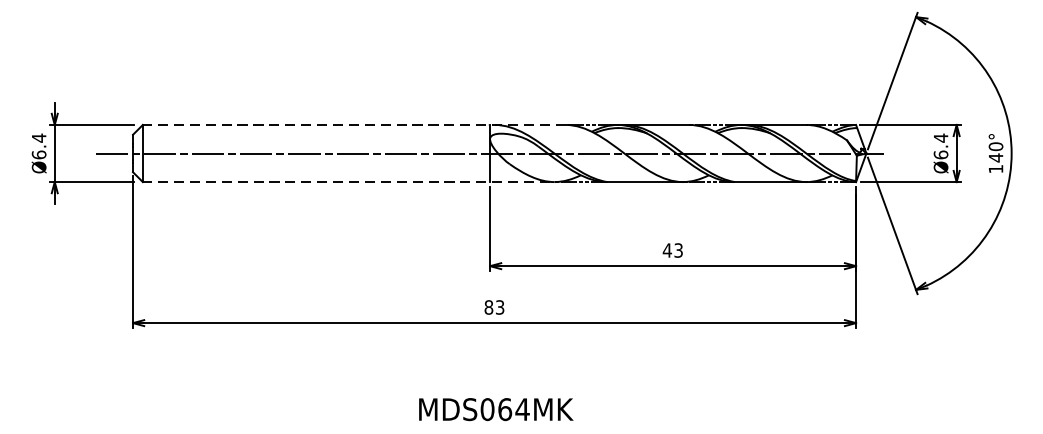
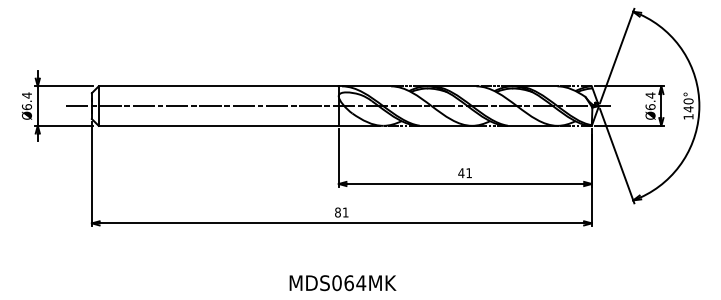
line: (353, 125) -> (244, 86), dashed -> solid
line: (346, 181) -> (239, 125), dashed -> solid
text: (677, 250) -> (468, 173), 43 -> 41
text: (499, 307) -> (345, 212), 83 -> 81

